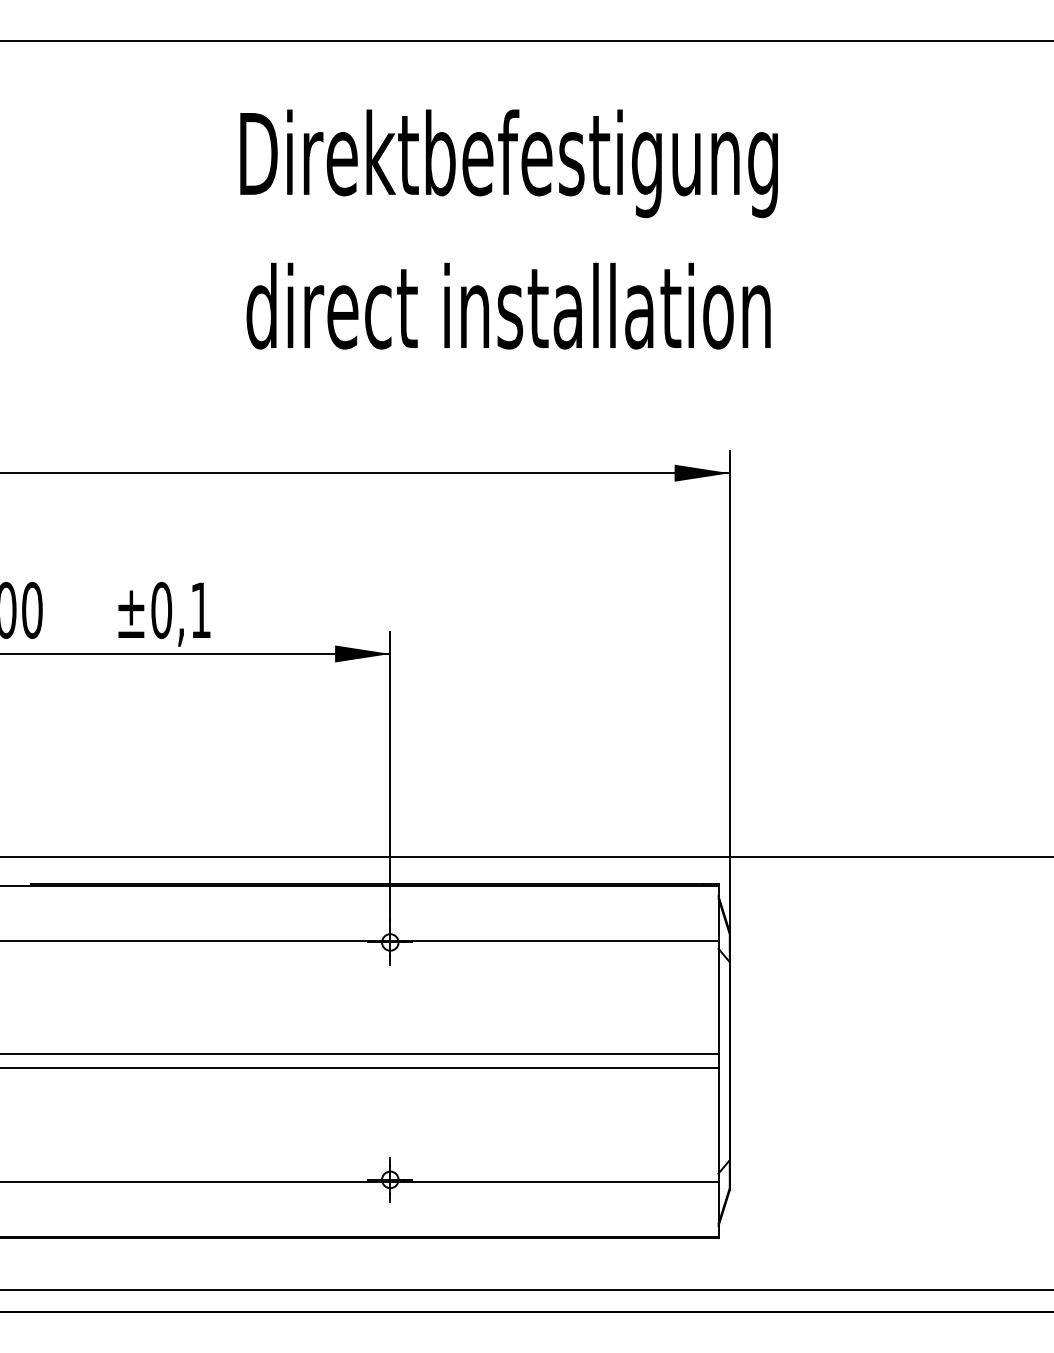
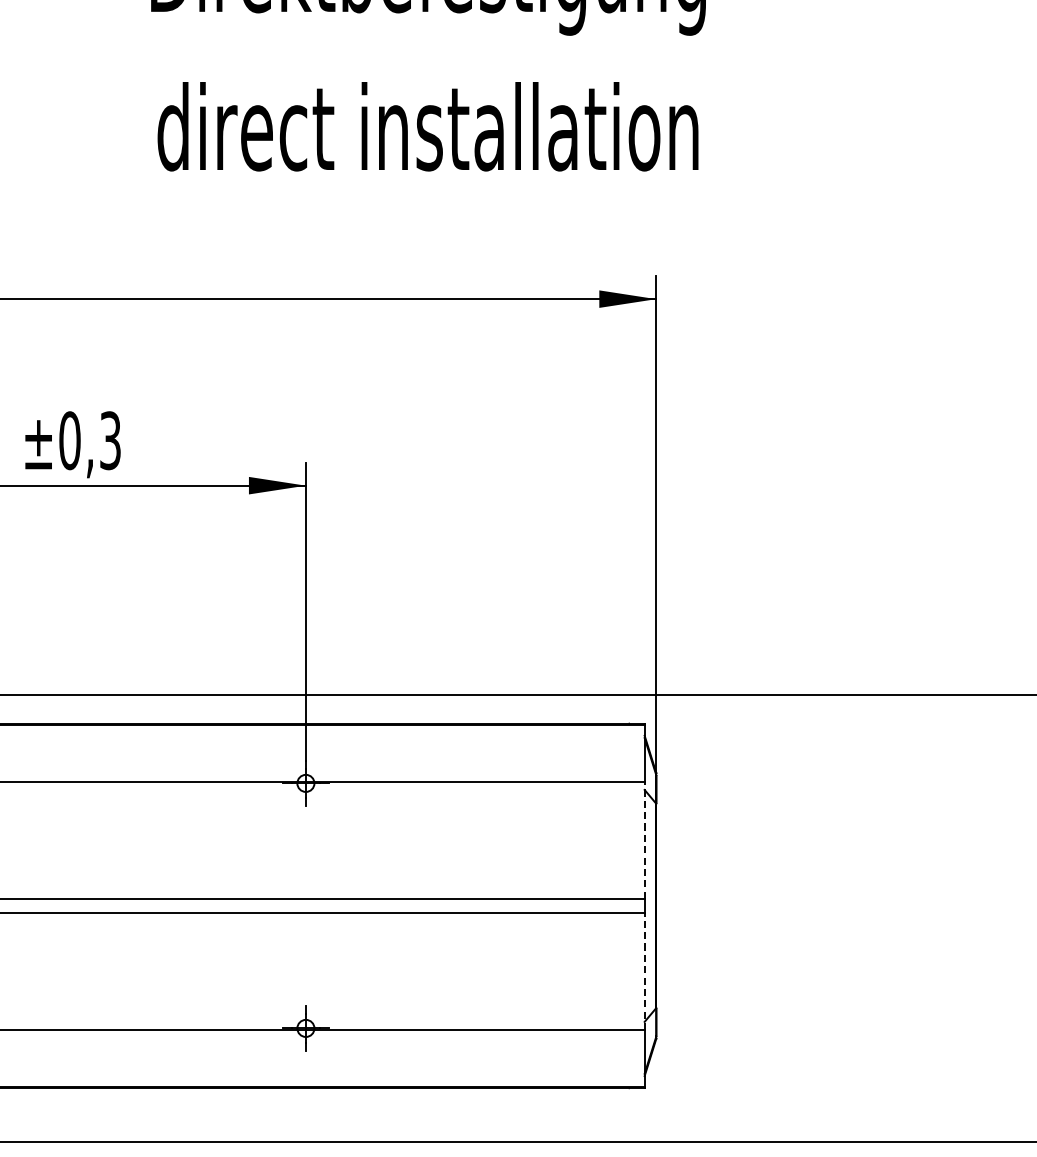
text: (200, 609) -> (110, 439), ±0,1 -> ±0,3
line: (718, 997) -> (644, 840), solid -> dashed
line: (718, 1124) -> (644, 971), solid -> dashed

